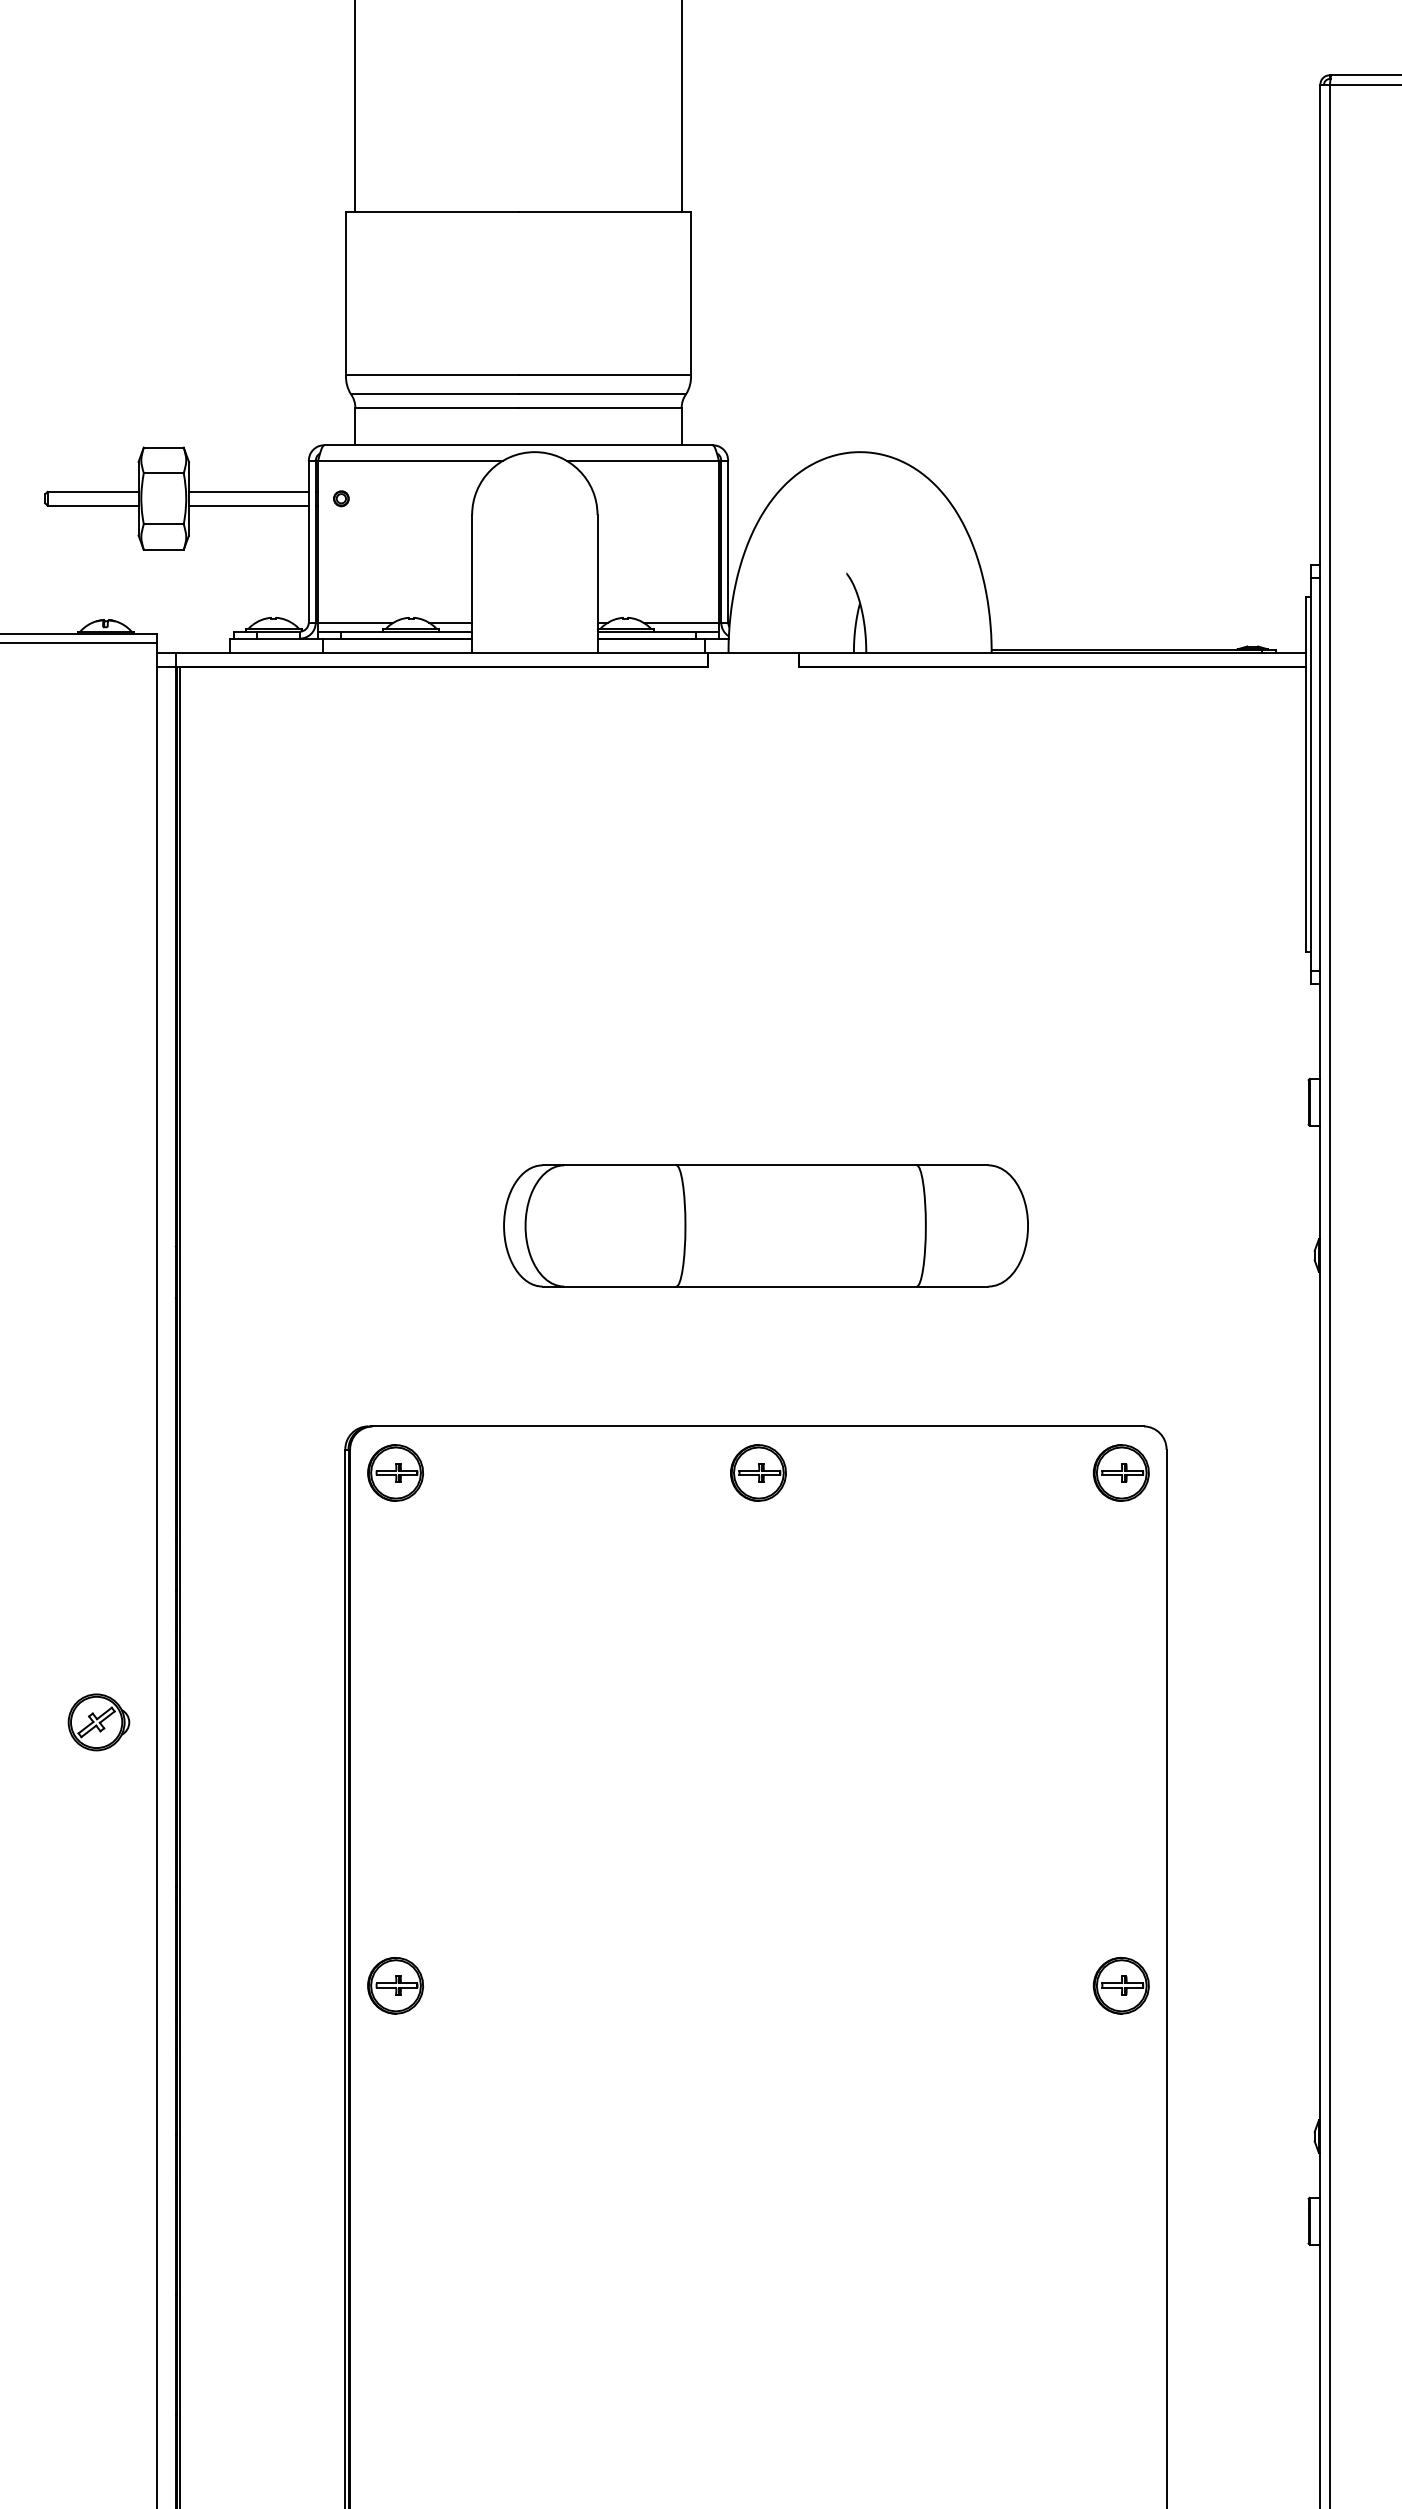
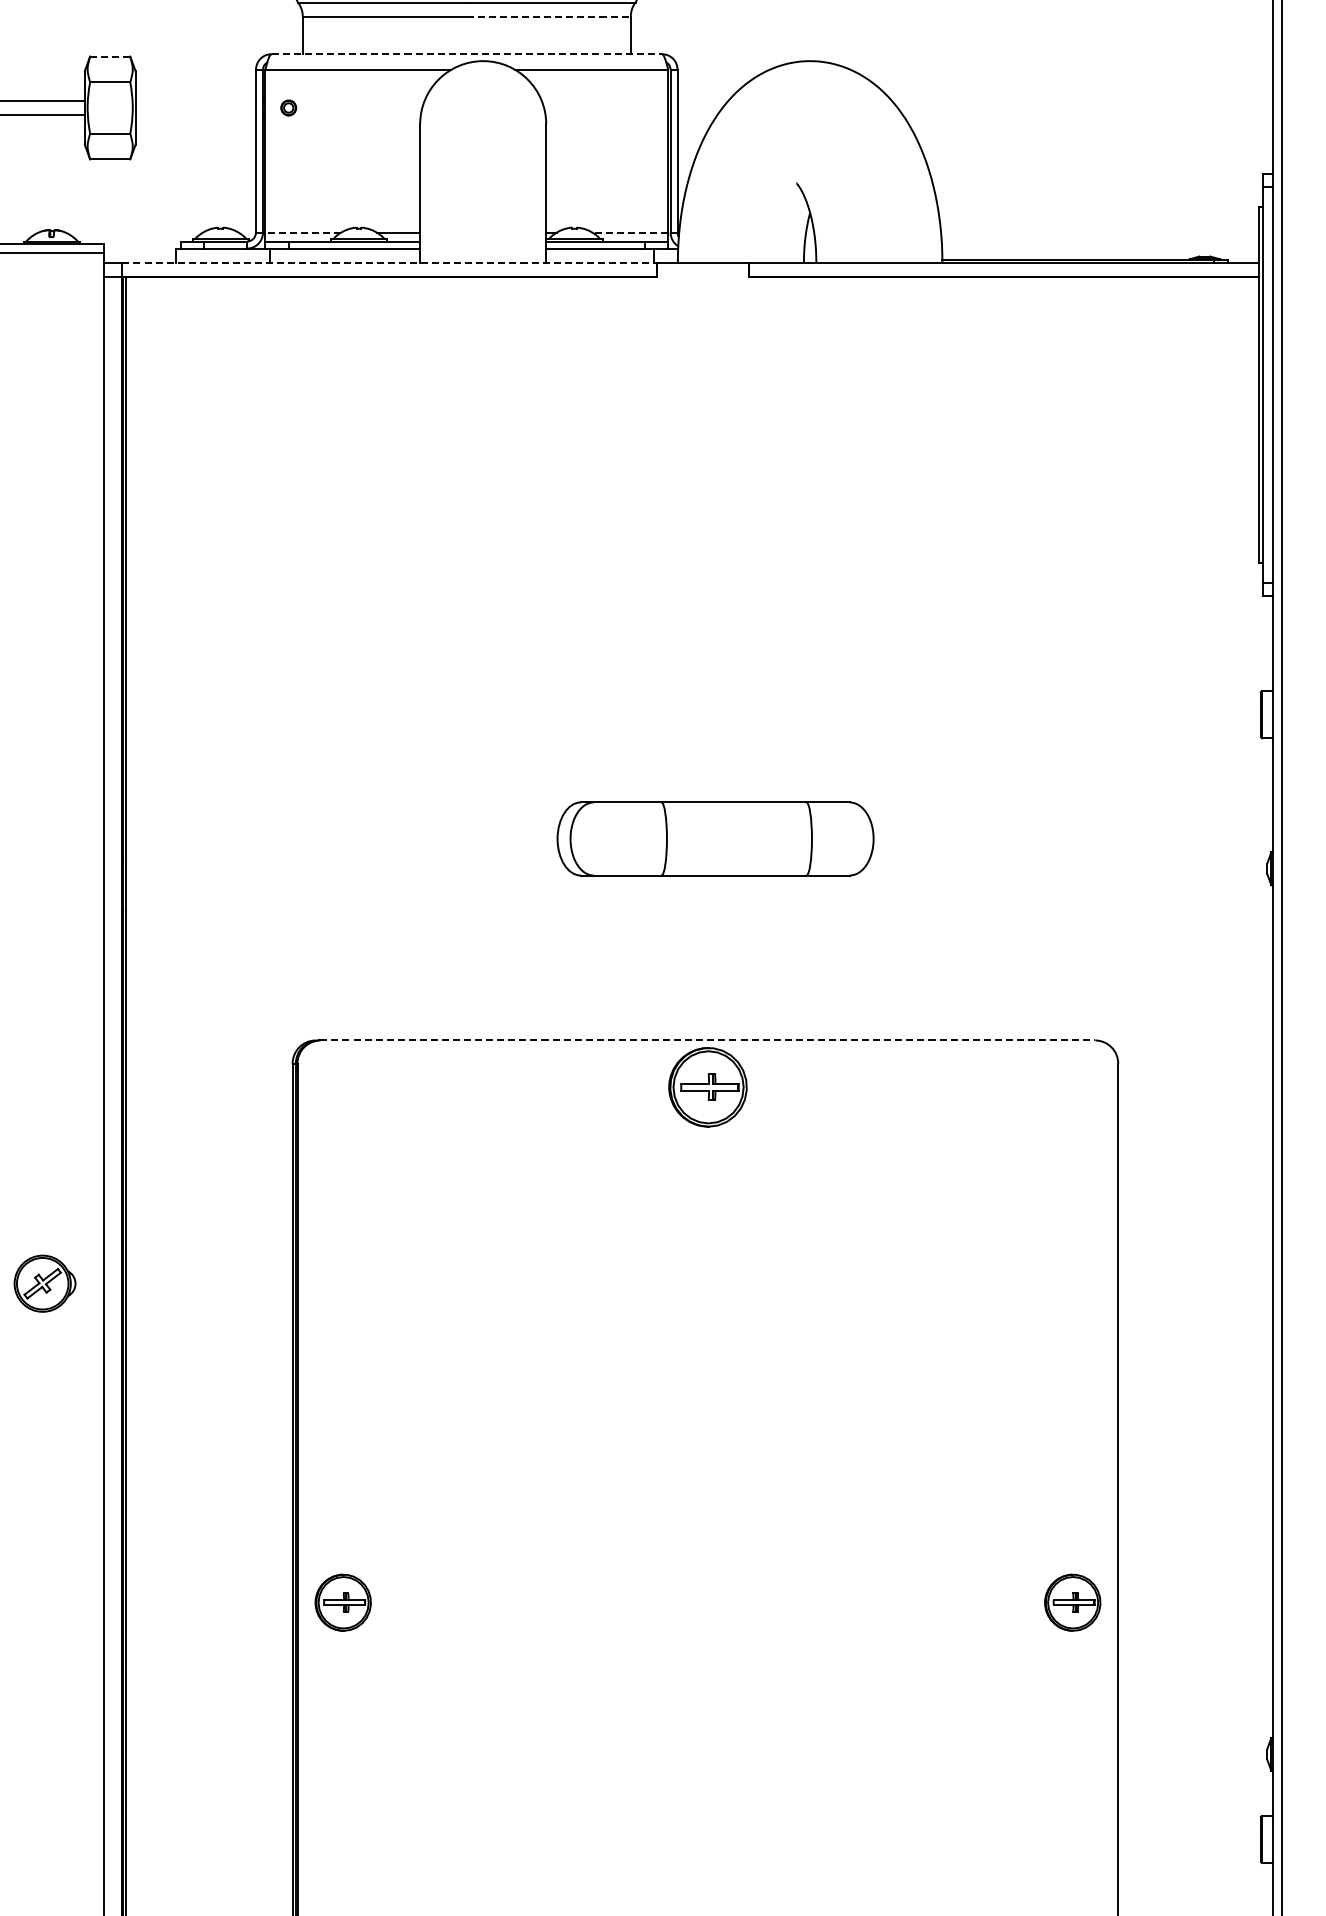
line: (600, 407) -> (549, 16), solid -> dashed
line: (519, 445) -> (467, 54), solid -> dashed
line: (163, 447) -> (109, 56), solid -> dashed
line: (248, 491) -> (195, 100), removed
line: (248, 505) -> (195, 114), removed
line: (355, 622) -> (302, 232), solid -> dashed
line: (681, 622) -> (630, 232), solid -> dashed
line: (441, 652) -> (389, 262), solid -> dashed
part: (765, 1225) -> (715, 838), size x0.6
line: (758, 1426) -> (708, 1040), solid -> dashed
part: (395, 1472) -> (343, 1086), removed
part: (758, 1472) -> (708, 1086), size x1.4
part: (1120, 1472) -> (1071, 1086), removed
part: (98, 1722) -> (44, 1283), moved

